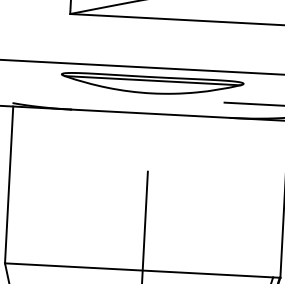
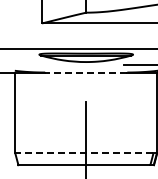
line: (149, 113) -> (85, 72), solid -> dashed
line: (137, 270) -> (83, 153), solid -> dashed

